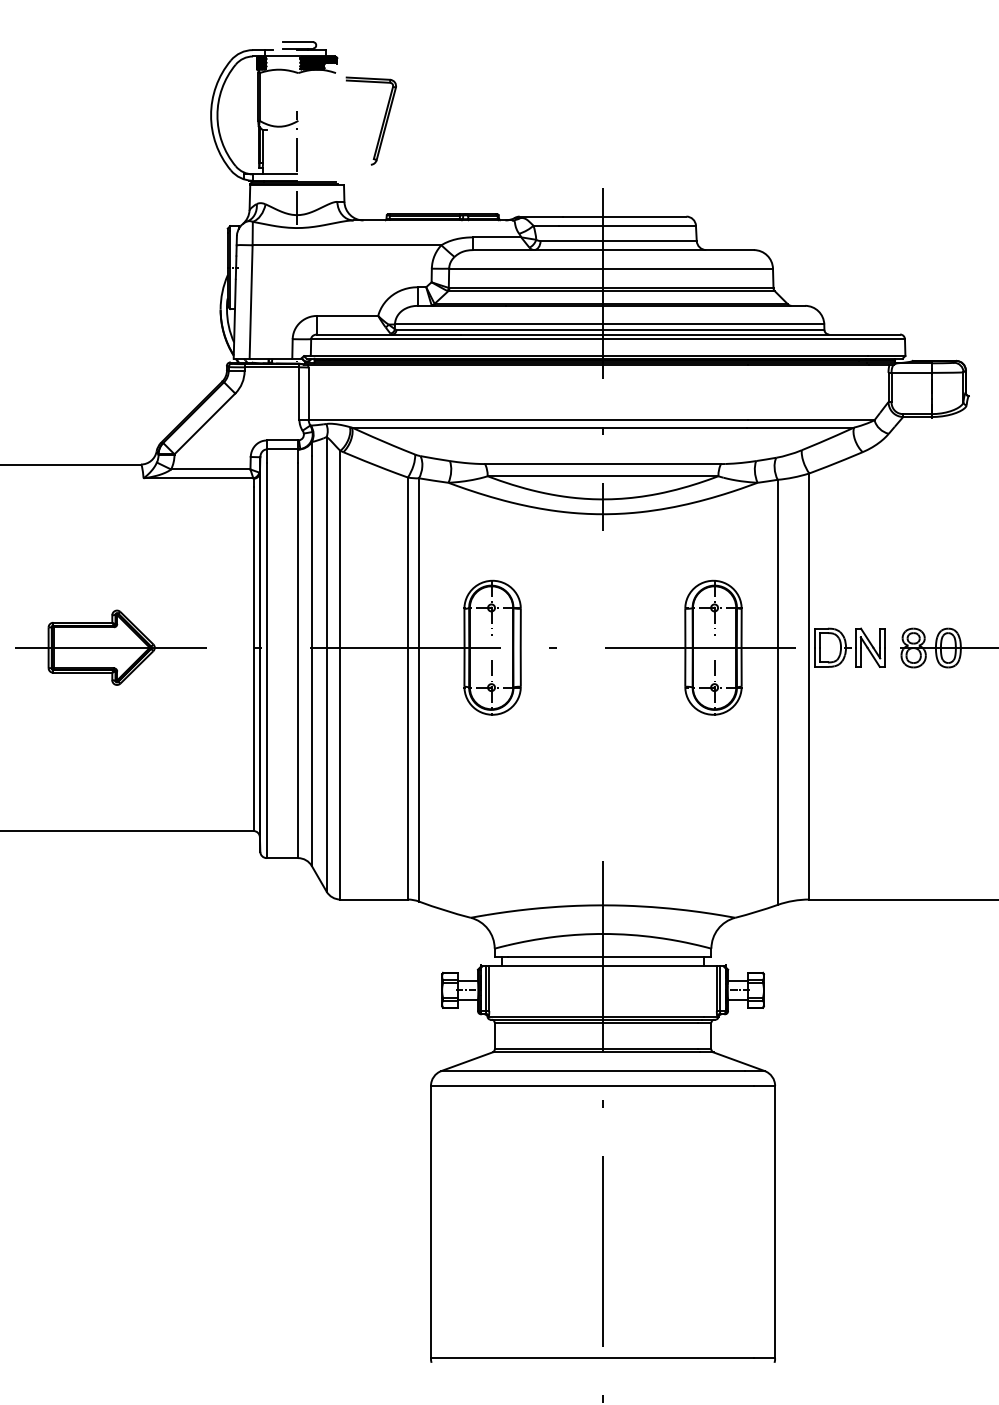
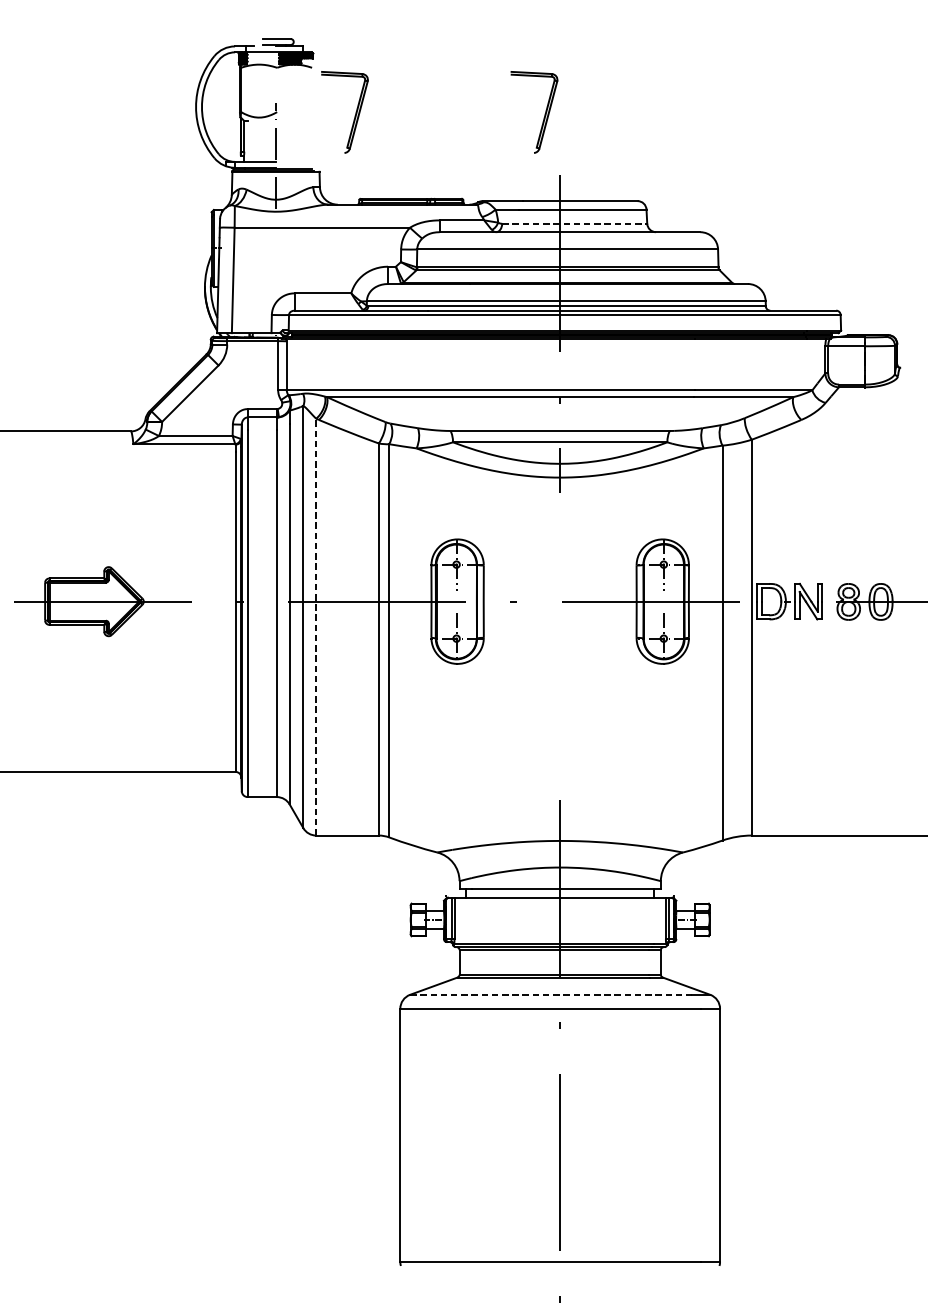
part: (586, 121) -> (544, 112), added
line: (619, 241) -> (575, 224), solid -> dashed
line: (340, 674) -> (316, 626), solid -> dashed
line: (593, 1071) -> (551, 995), solid -> dashed

